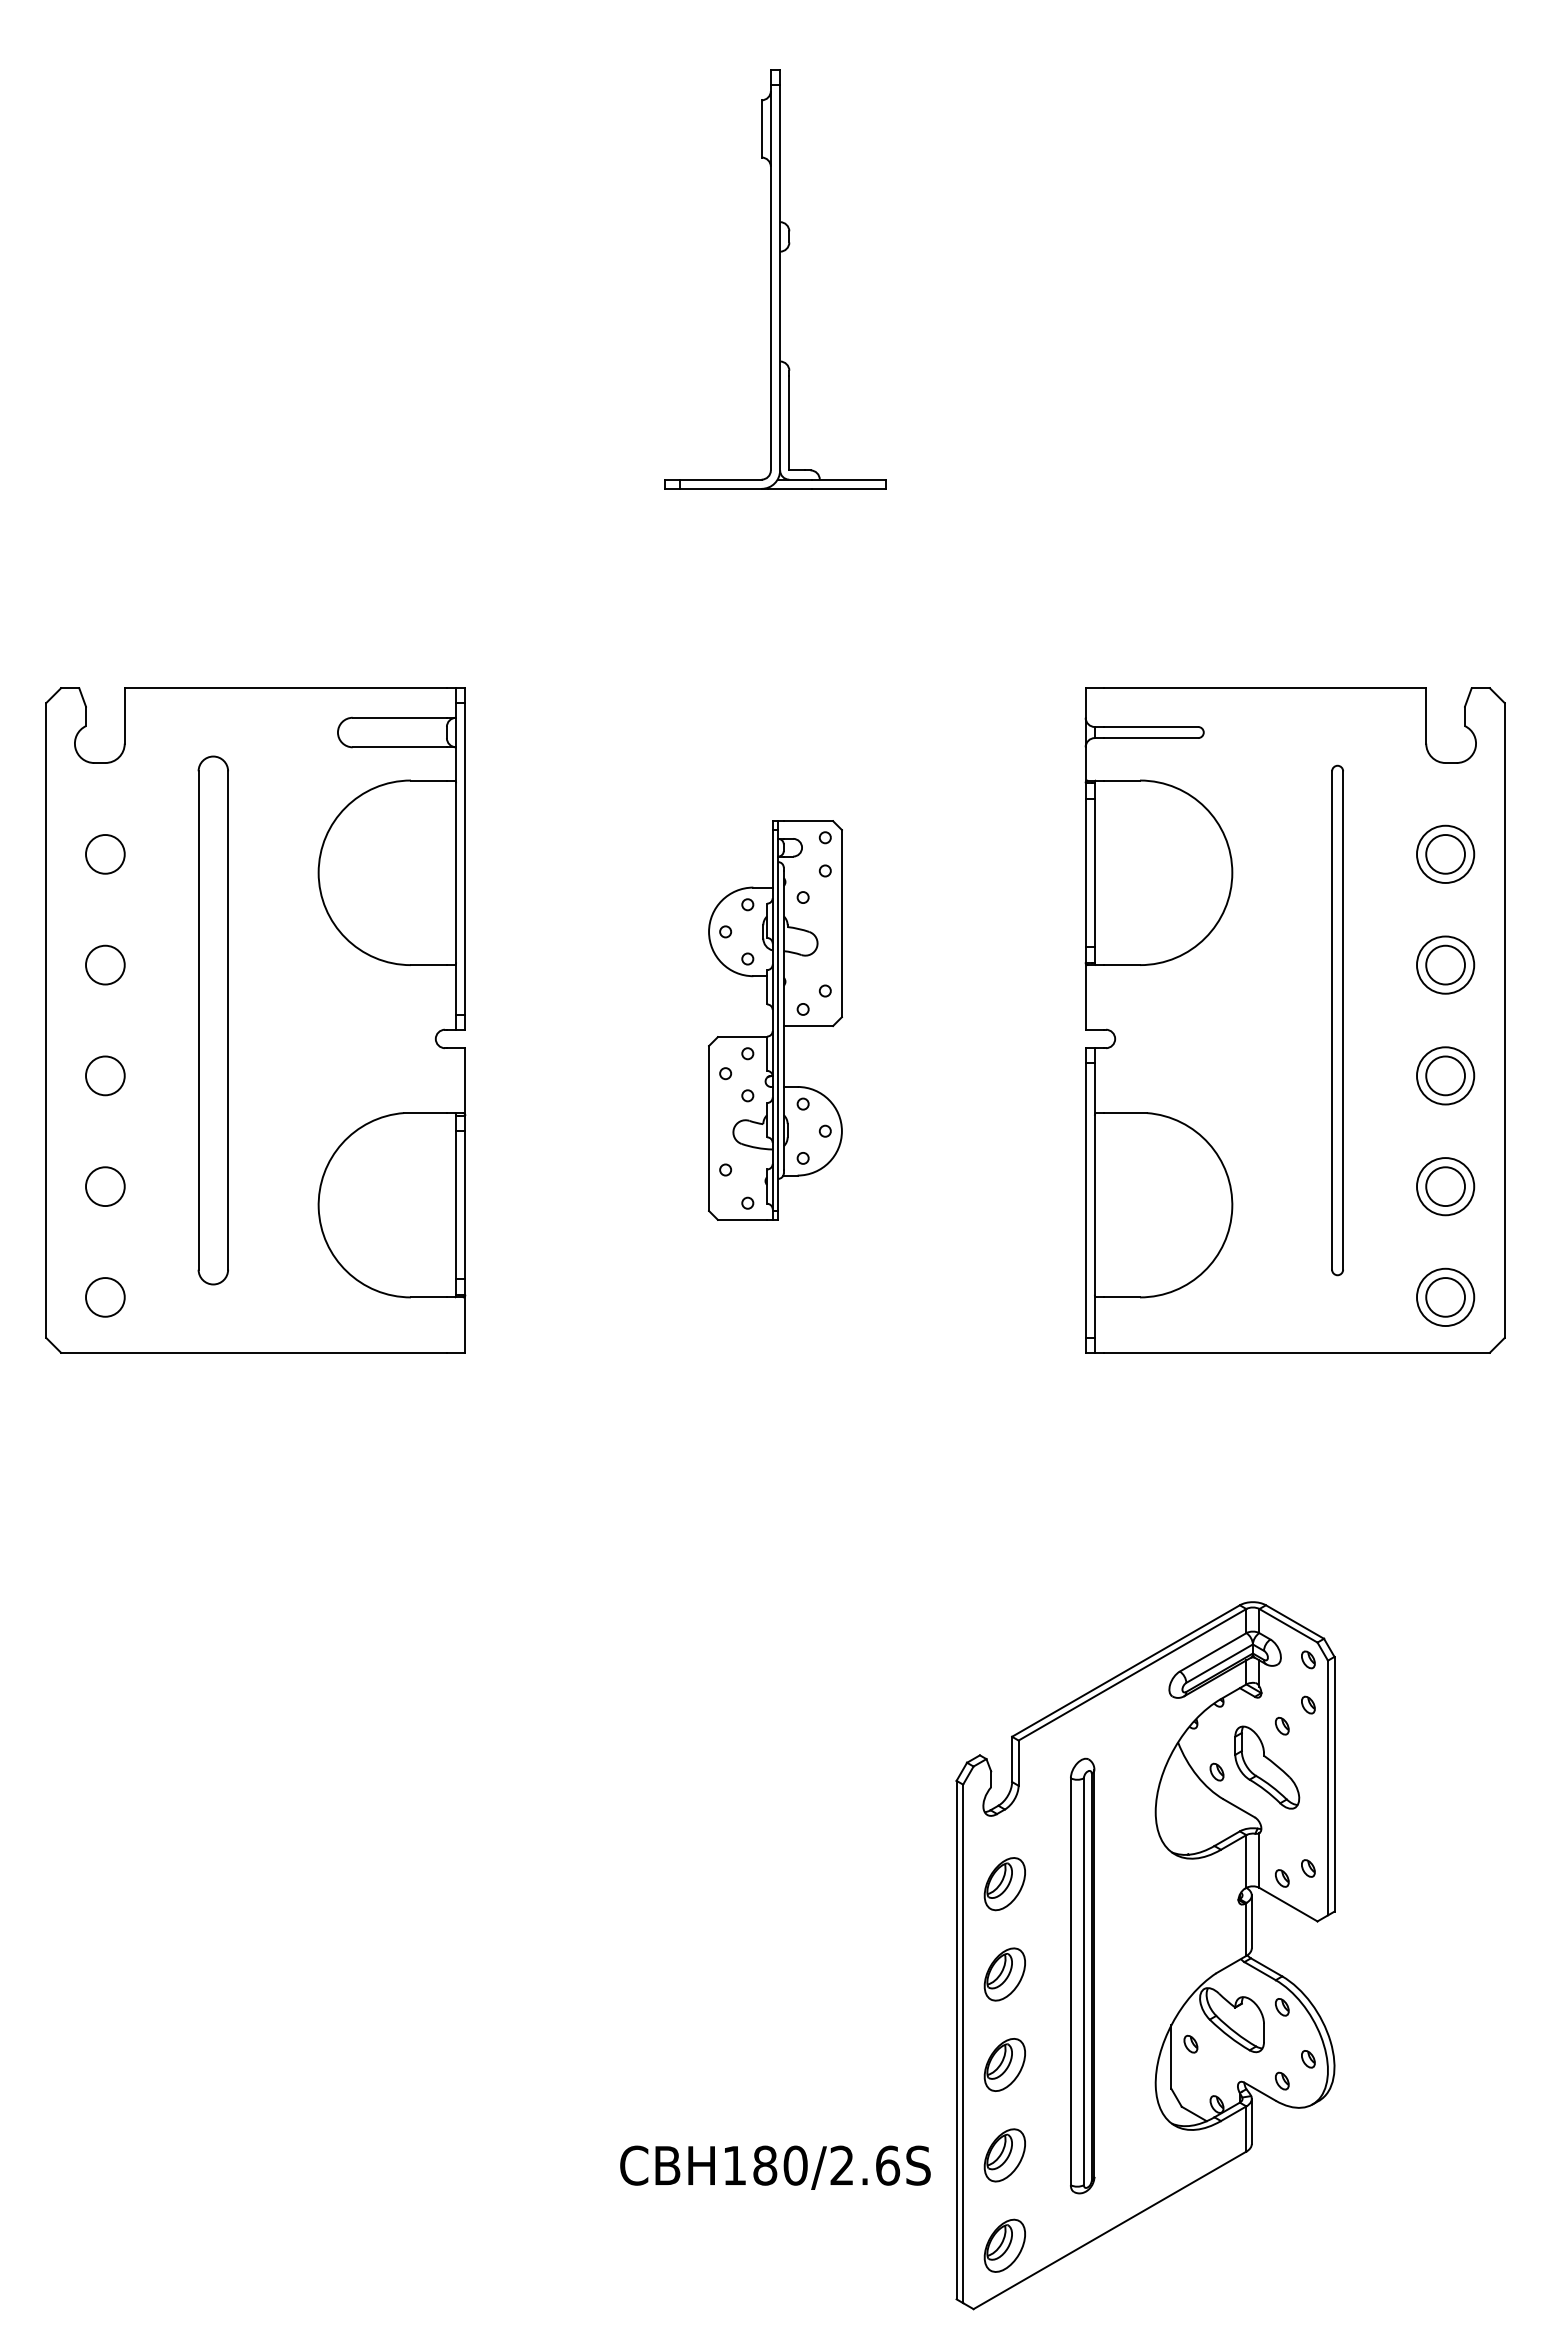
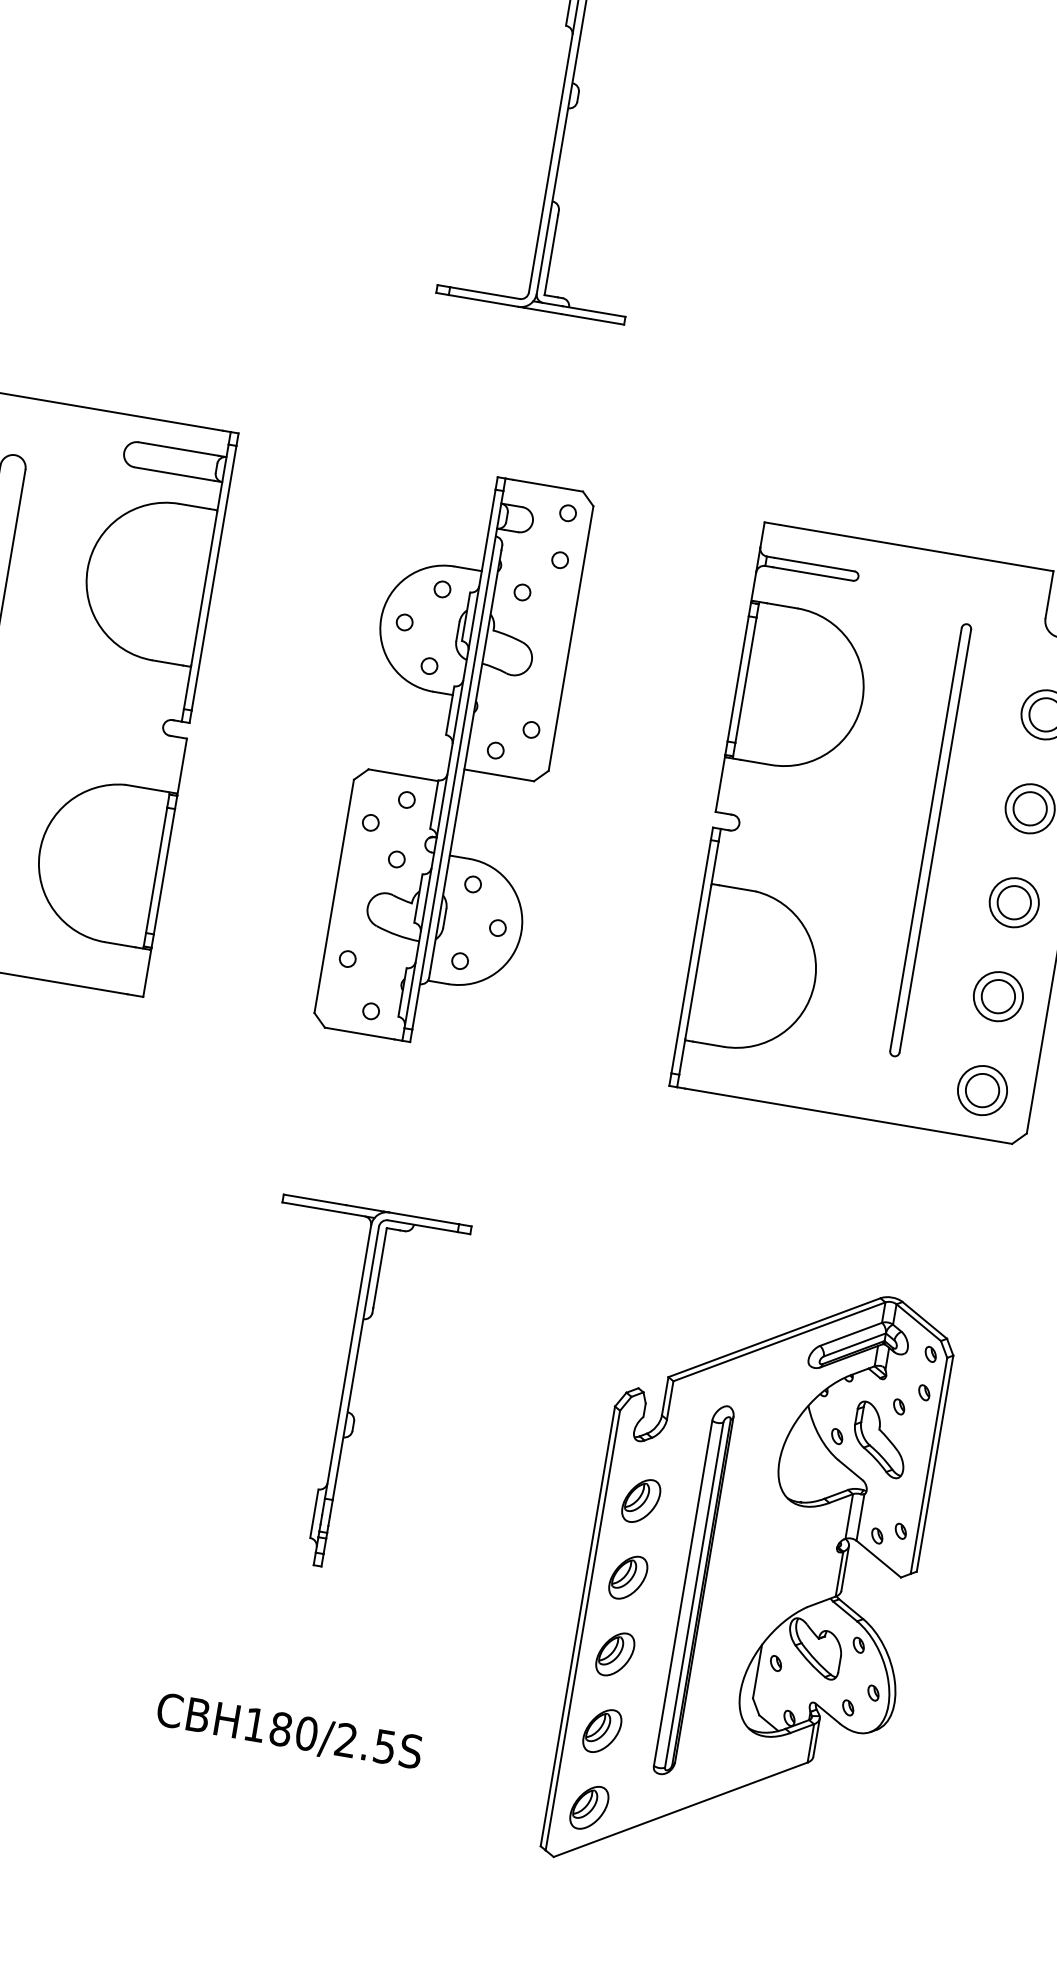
part: (775, 1020) -> (453, 759), size x1.67
part: (775, 1761) -> (347, 1388), added
part: (1145, 1955) -> (750, 1581), moved
text: (888, 2165) -> (385, 1746), CBH180/2.6S -> CBH180/2.5S

